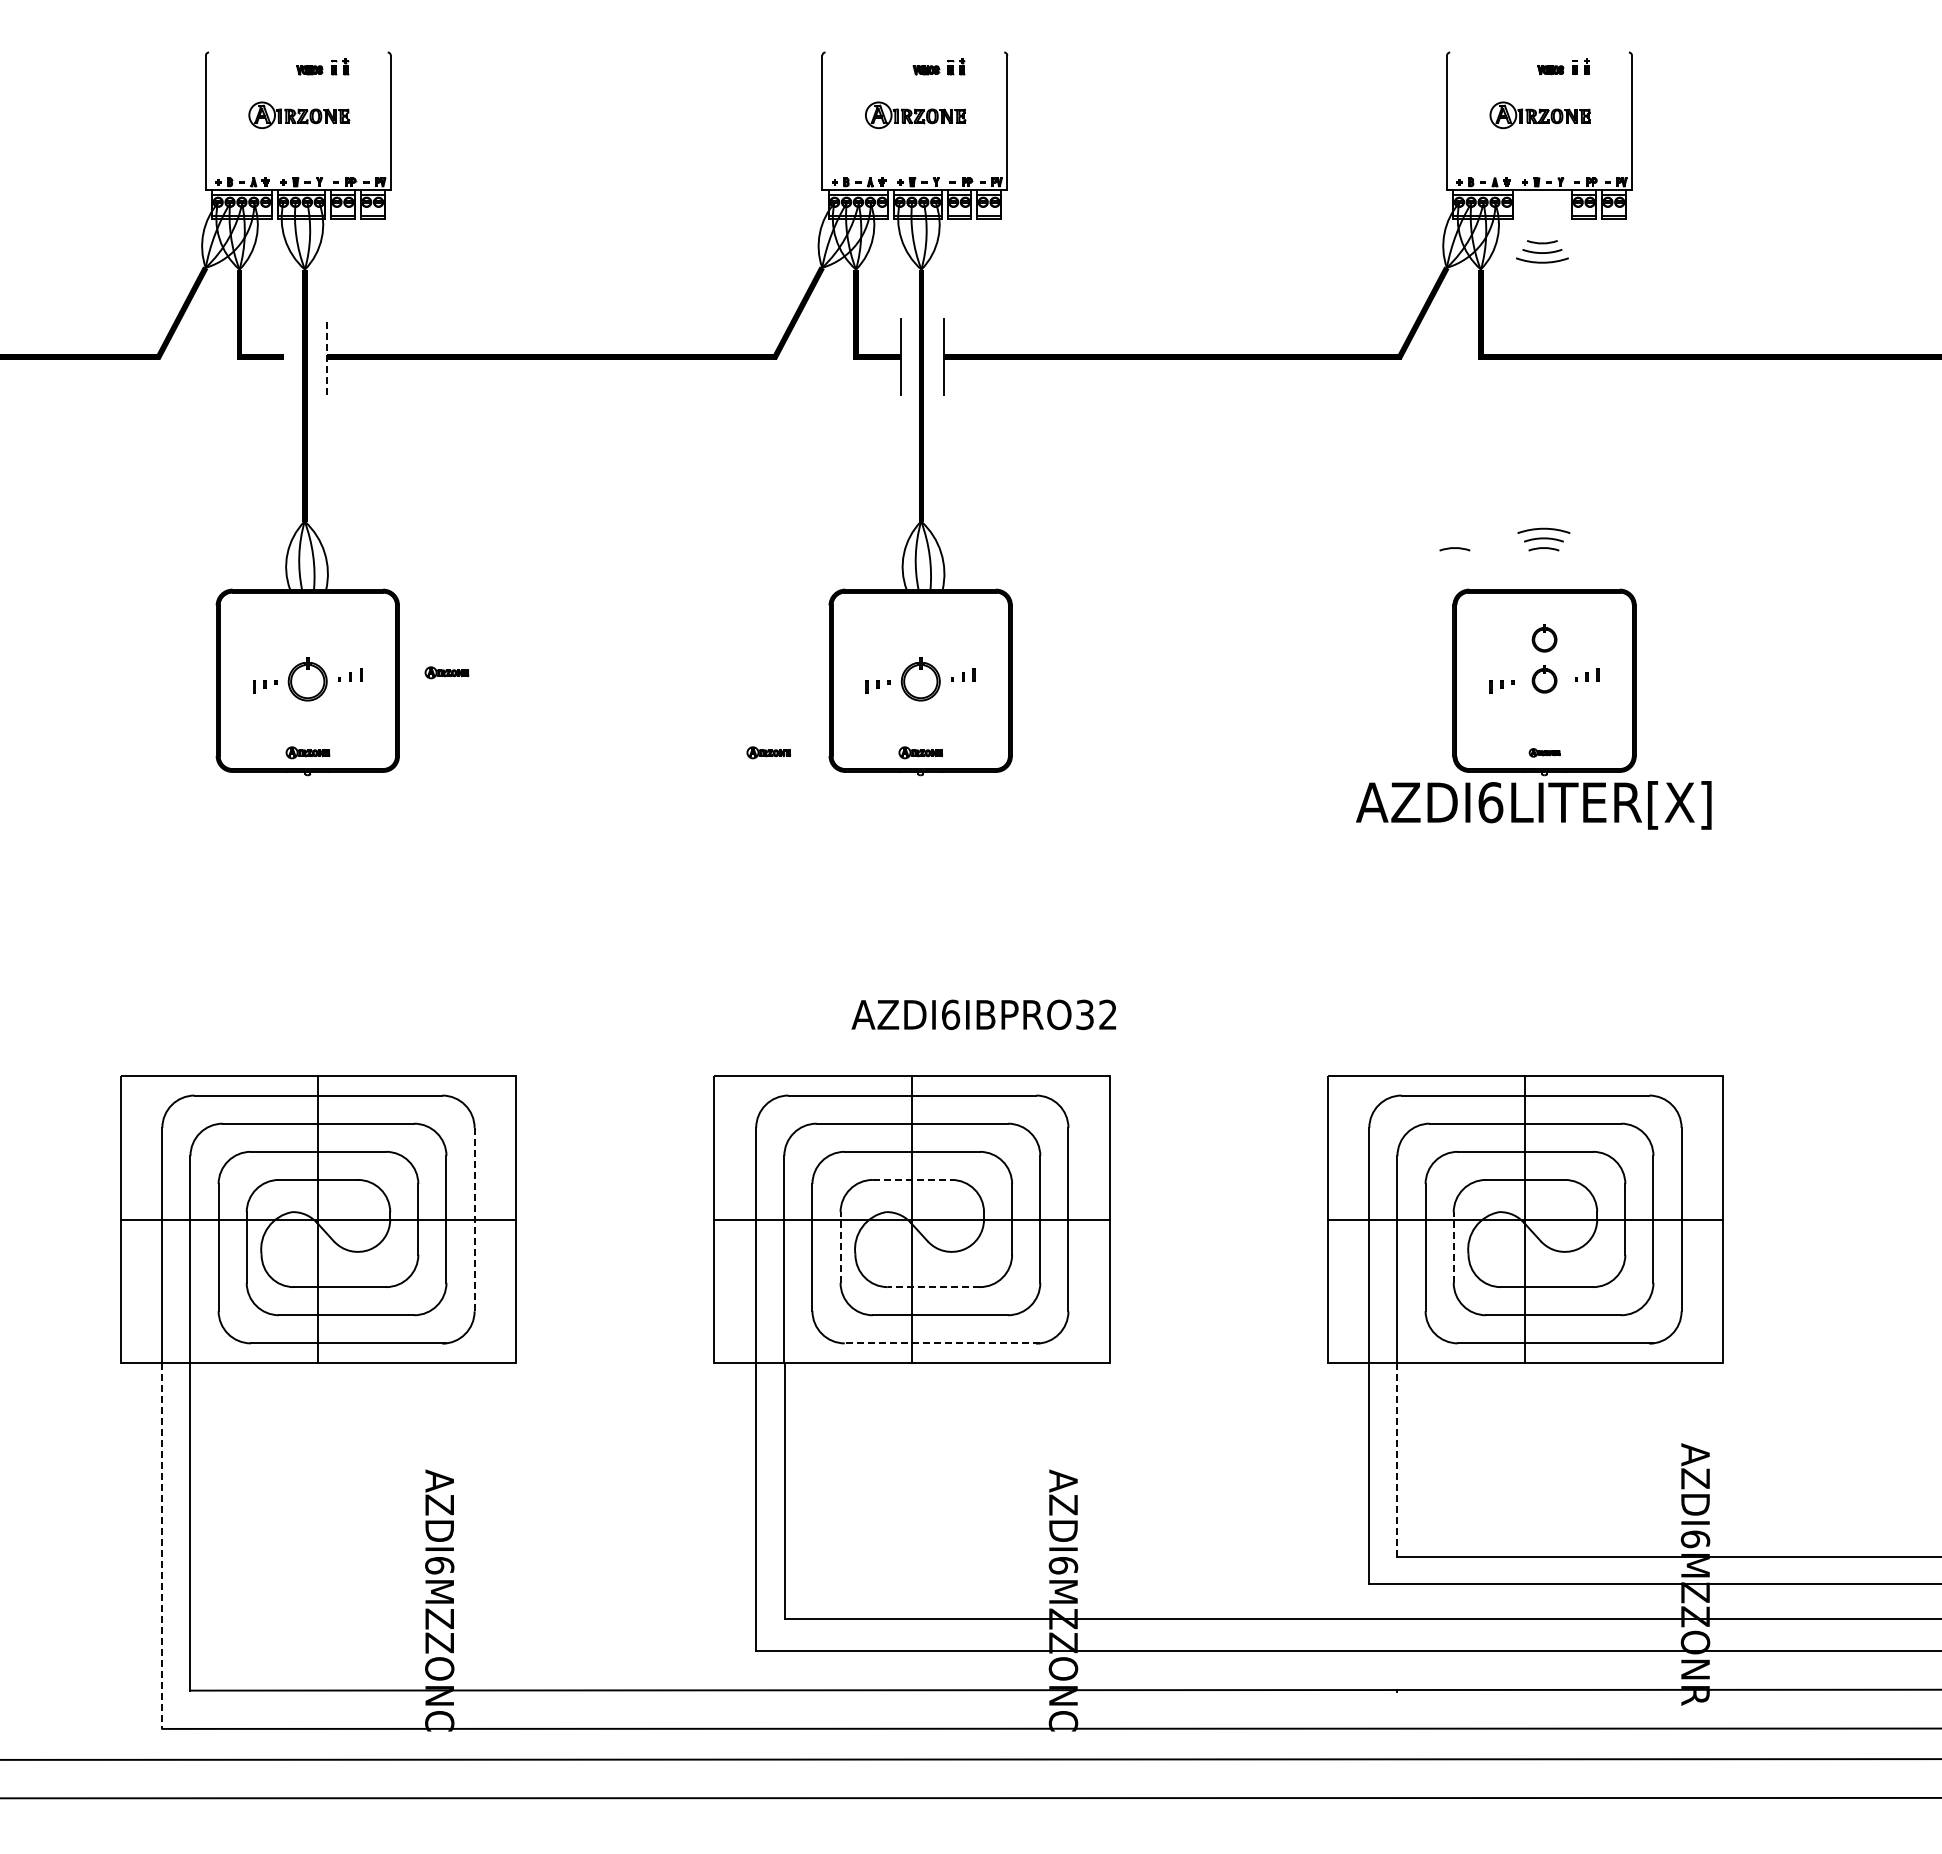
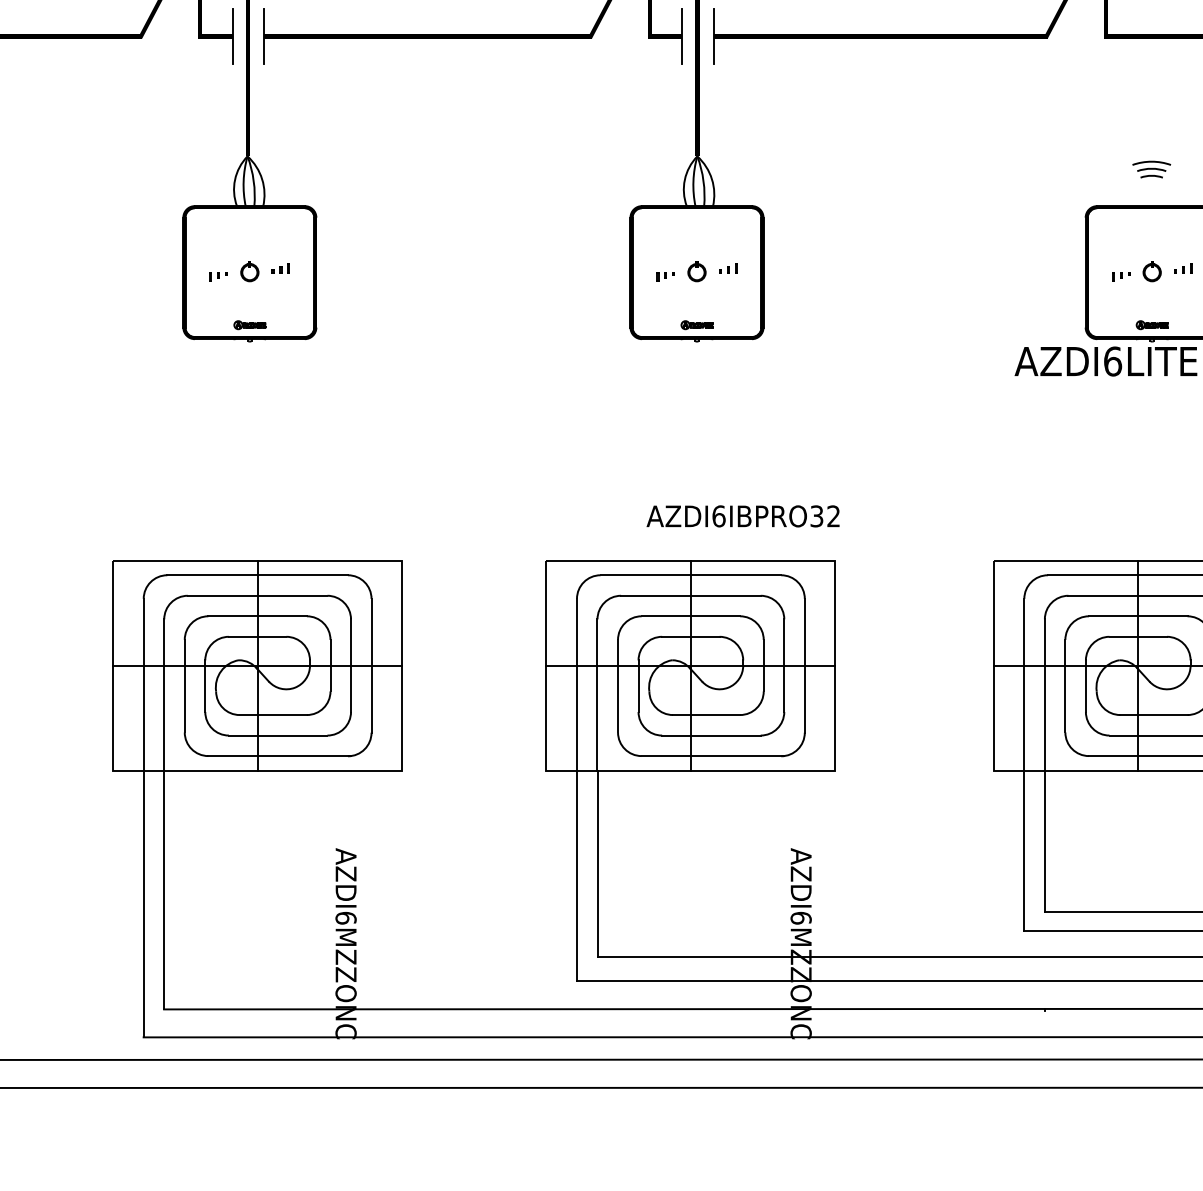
line: (284, 356) -> (232, 36), added
line: (327, 357) -> (264, 36), dashed -> solid
arc: (1454, 548) -> (1086, 176), removed
part: (1544, 638) -> (1152, 241), removed
part: (446, 672) -> (351, 266), removed
part: (307, 679) -> (249, 271), size x0.62
part: (920, 679) -> (696, 271), size x0.62
part: (768, 752) -> (585, 324), removed
part: (1544, 752) -> (1152, 324), size x1.43
line: (912, 1179) -> (691, 636), dashed -> solid
line: (474, 1219) -> (371, 665), dashed -> solid
line: (840, 1247) -> (638, 686), dashed -> solid
line: (1453, 1247) -> (1085, 686), dashed -> solid
line: (933, 1287) -> (706, 715), dashed -> solid
line: (942, 1343) -> (712, 756), dashed -> solid
line: (1397, 1460) -> (1044, 841), dashed -> solid
line: (162, 1546) -> (143, 904), dashed -> solid

